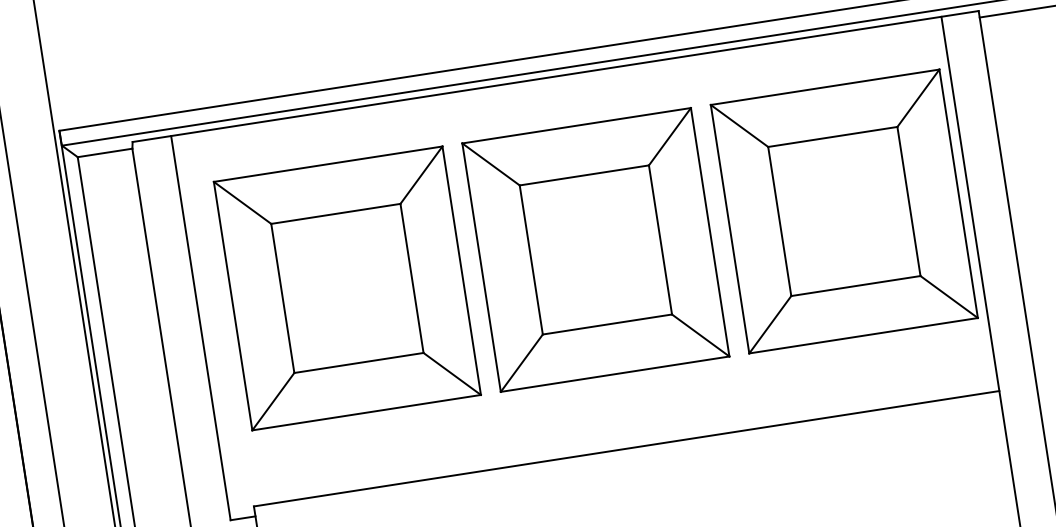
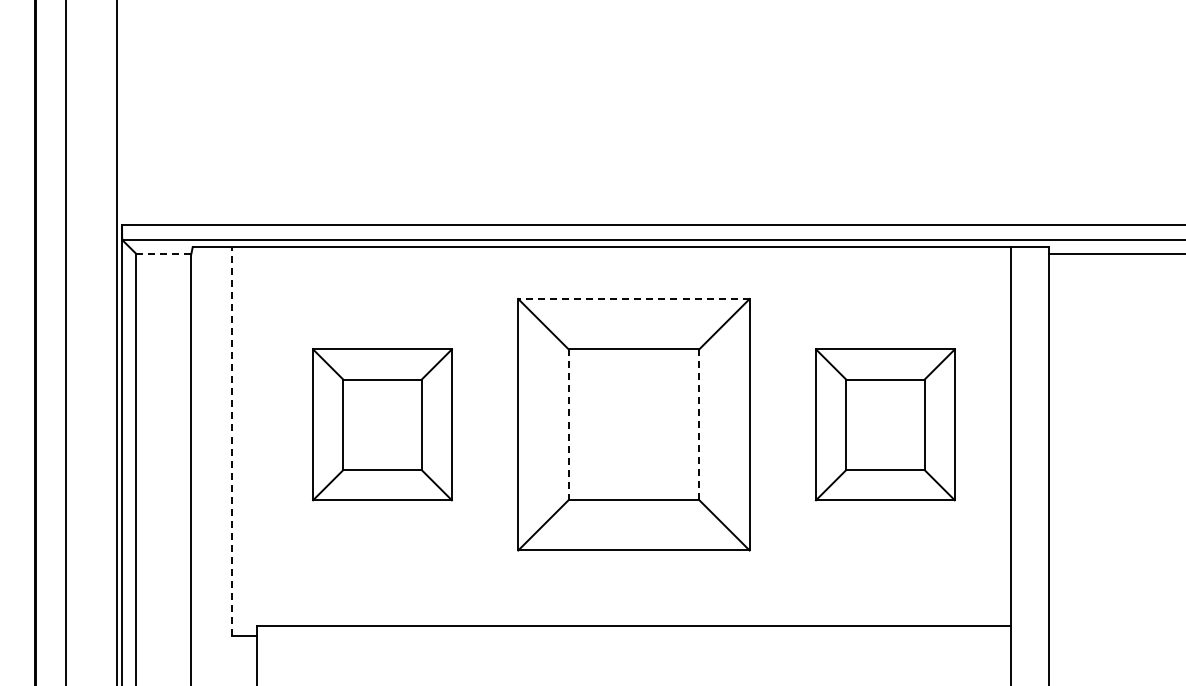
line: (576, 126) -> (633, 299), solid -> dashed
line: (104, 152) -> (163, 253), solid -> dashed
part: (844, 211) -> (885, 424), size x0.6
line: (660, 239) -> (699, 424), solid -> dashed
line: (531, 260) -> (568, 425), solid -> dashed
part: (347, 288) -> (382, 424), size x0.6
line: (200, 328) -> (231, 441), solid -> dashed

